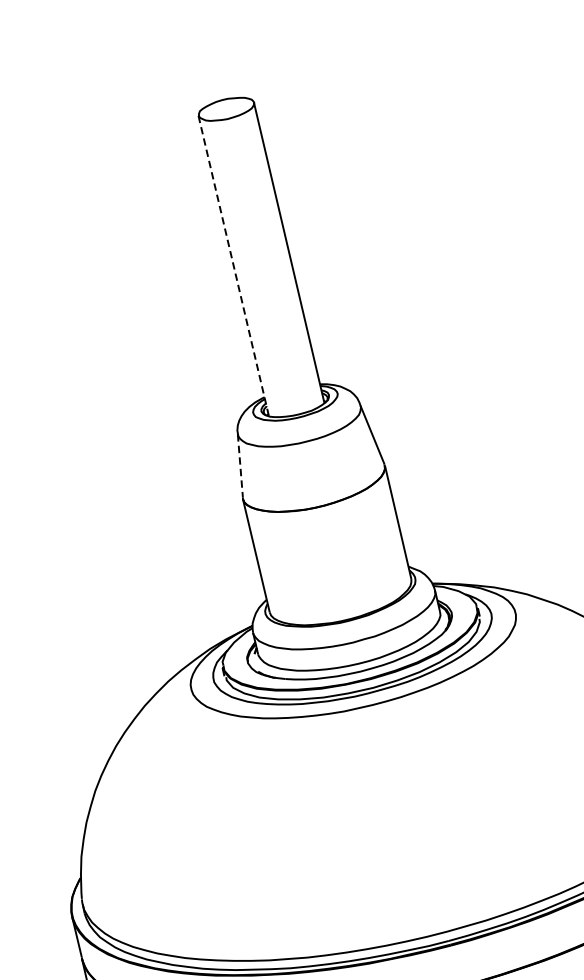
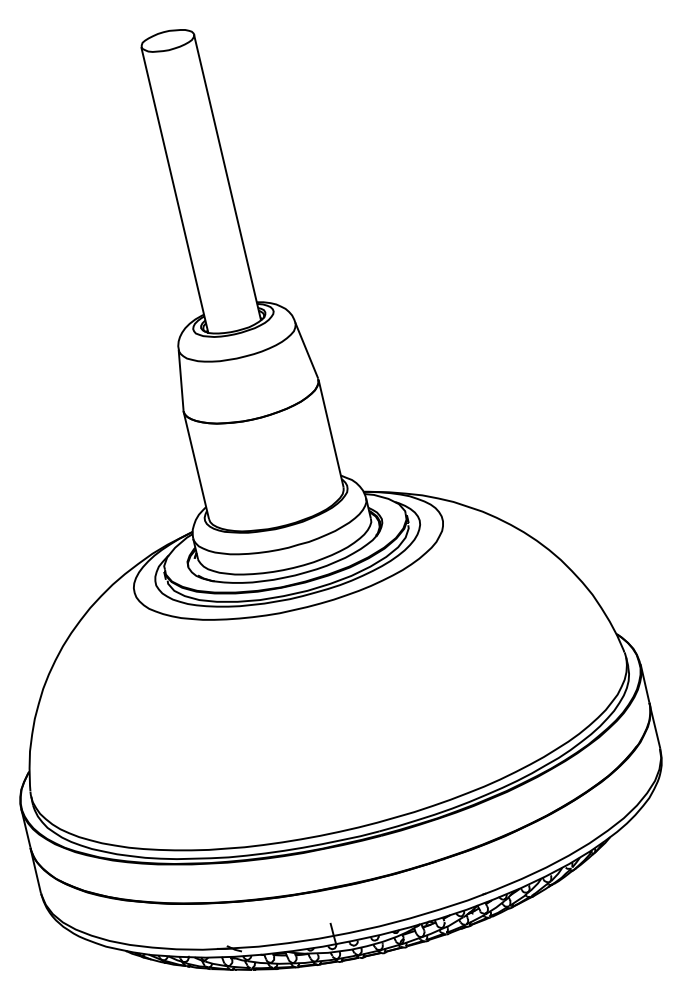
line: (233, 266) -> (174, 190), dashed -> solid
line: (240, 466) -> (181, 380), dashed -> solid

